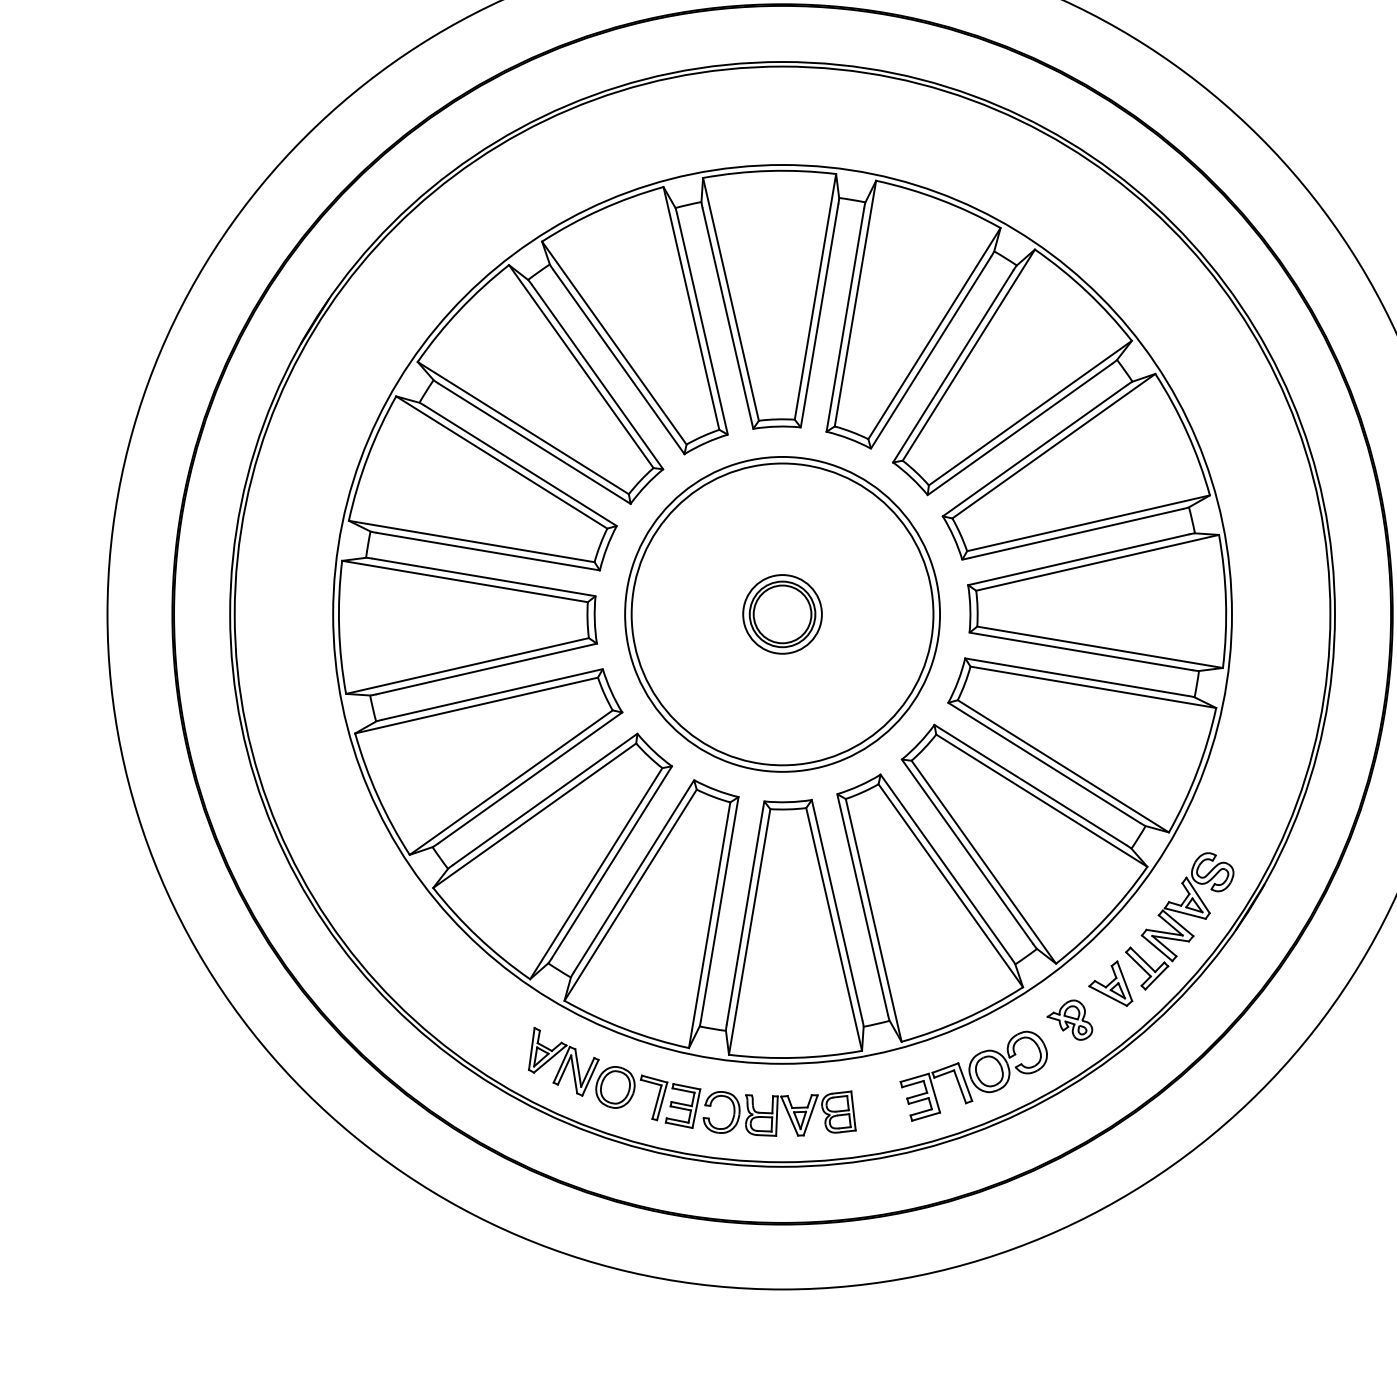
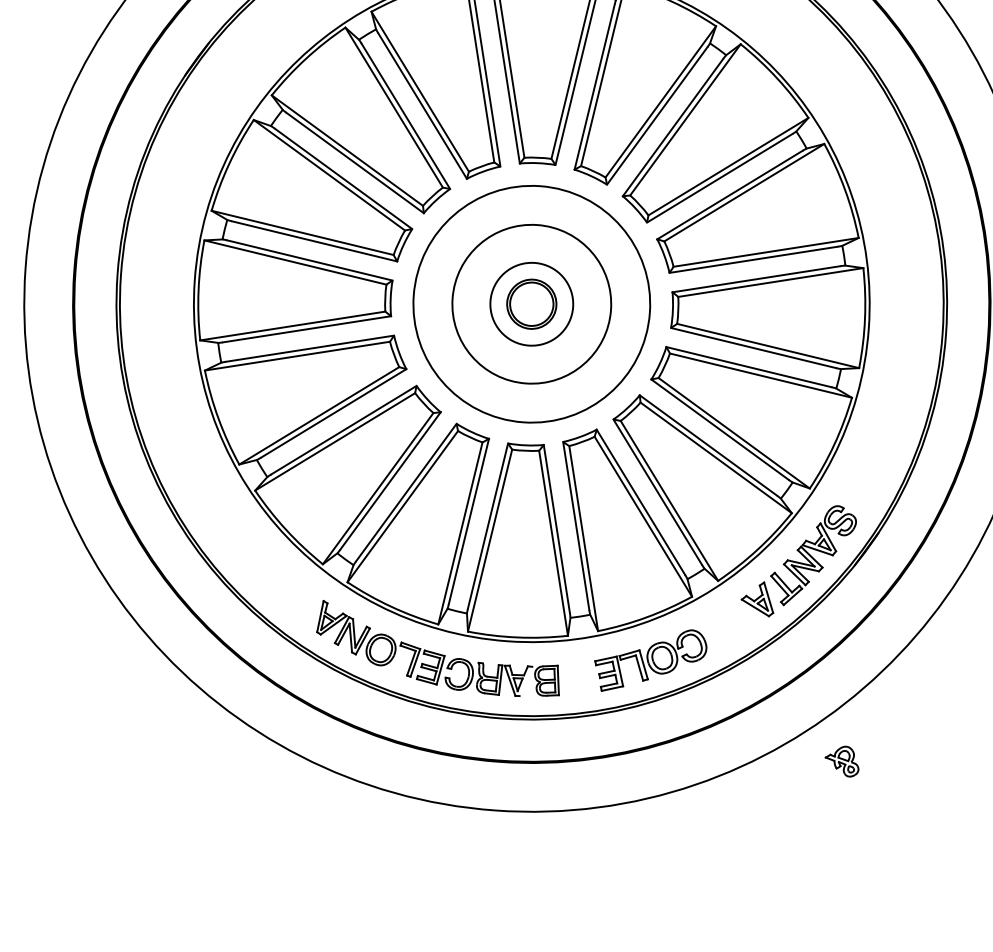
circle: (782, 614) -> (531, 304), size x0.7
circle: (782, 614) -> (531, 304), size x1.4
part: (1069, 1019) -> (841, 760), moved
line: (810, 1115) -> (525, 681), removed

